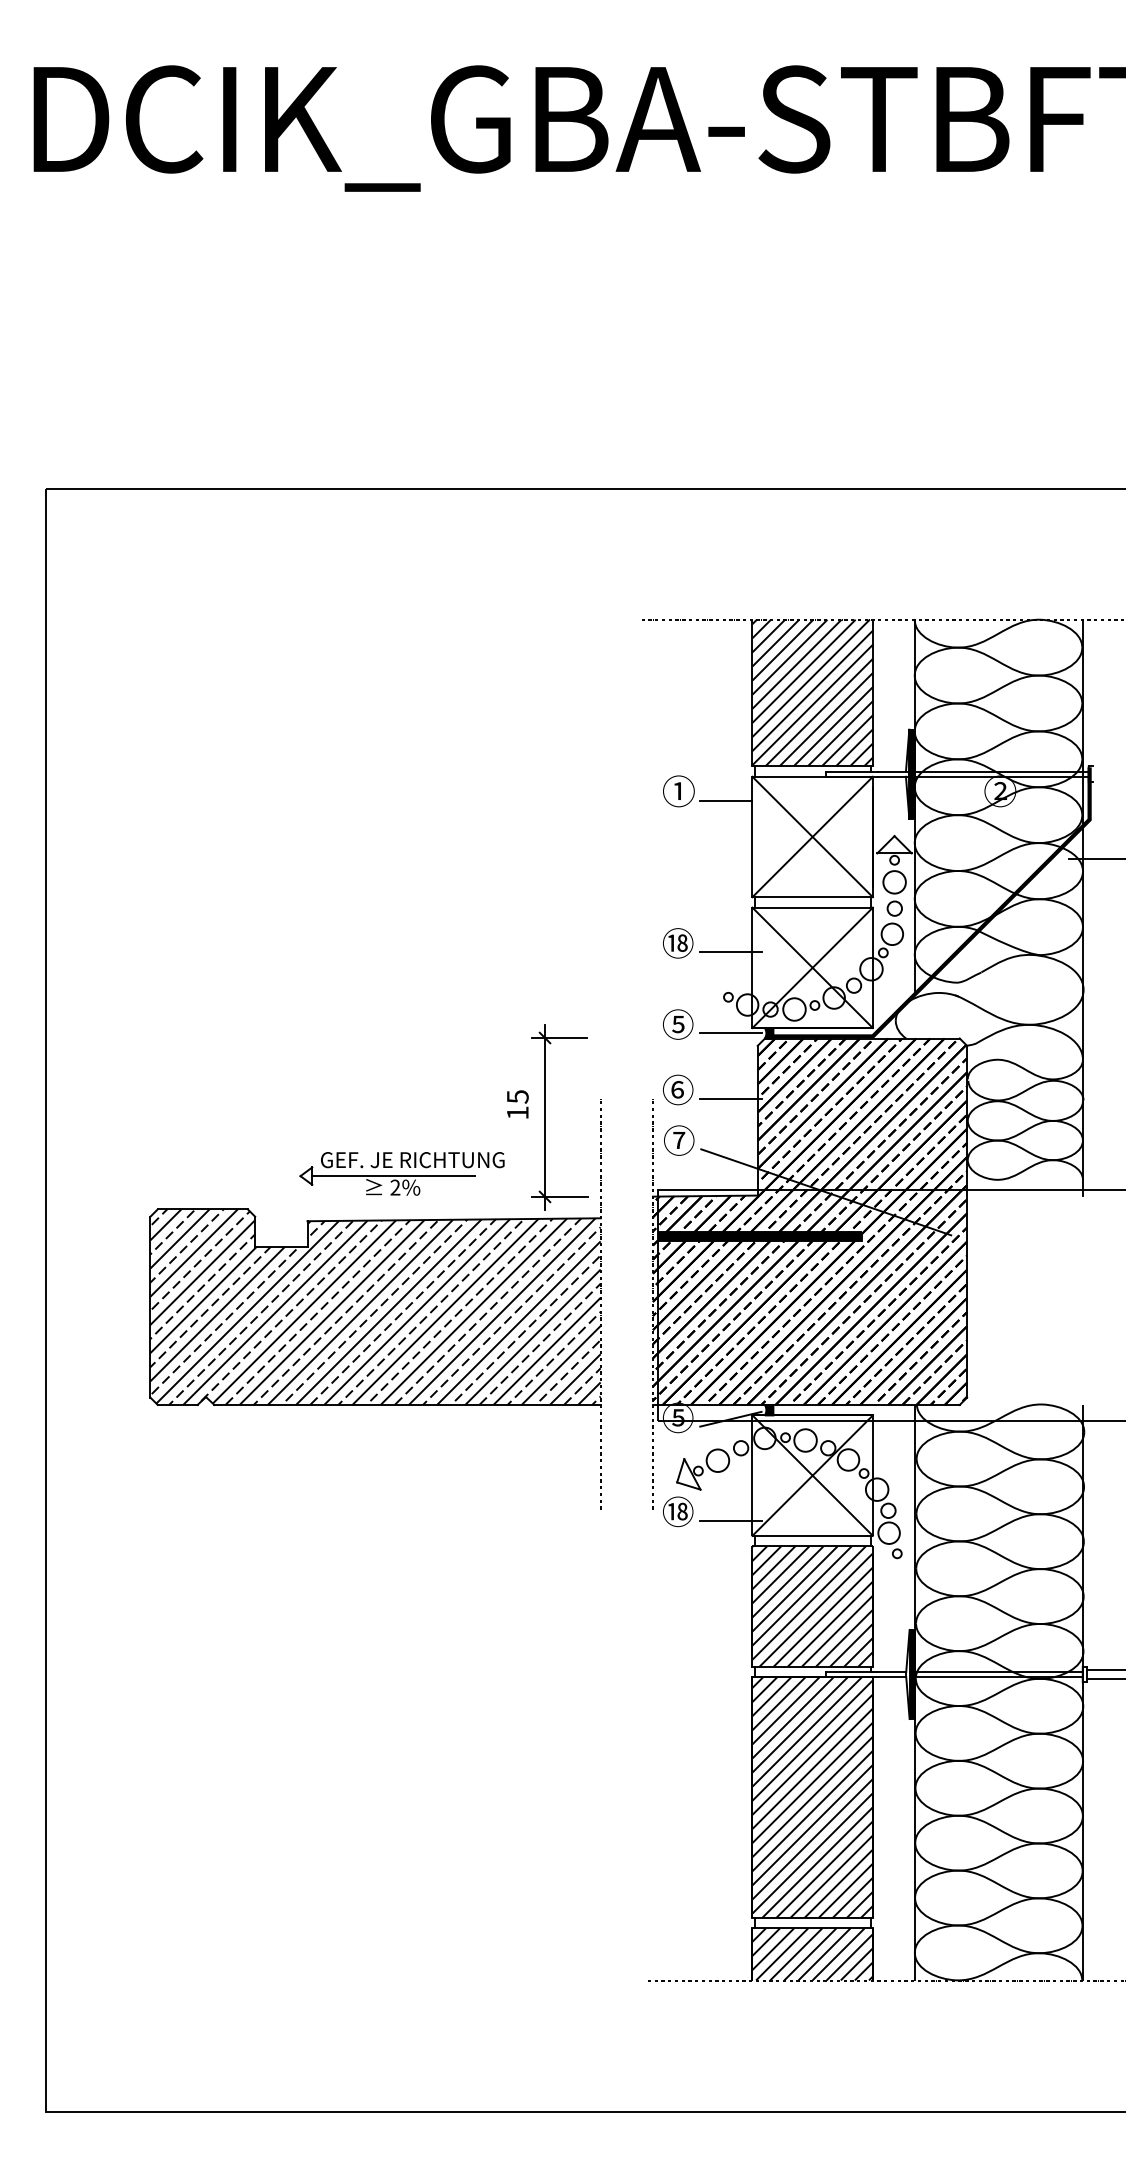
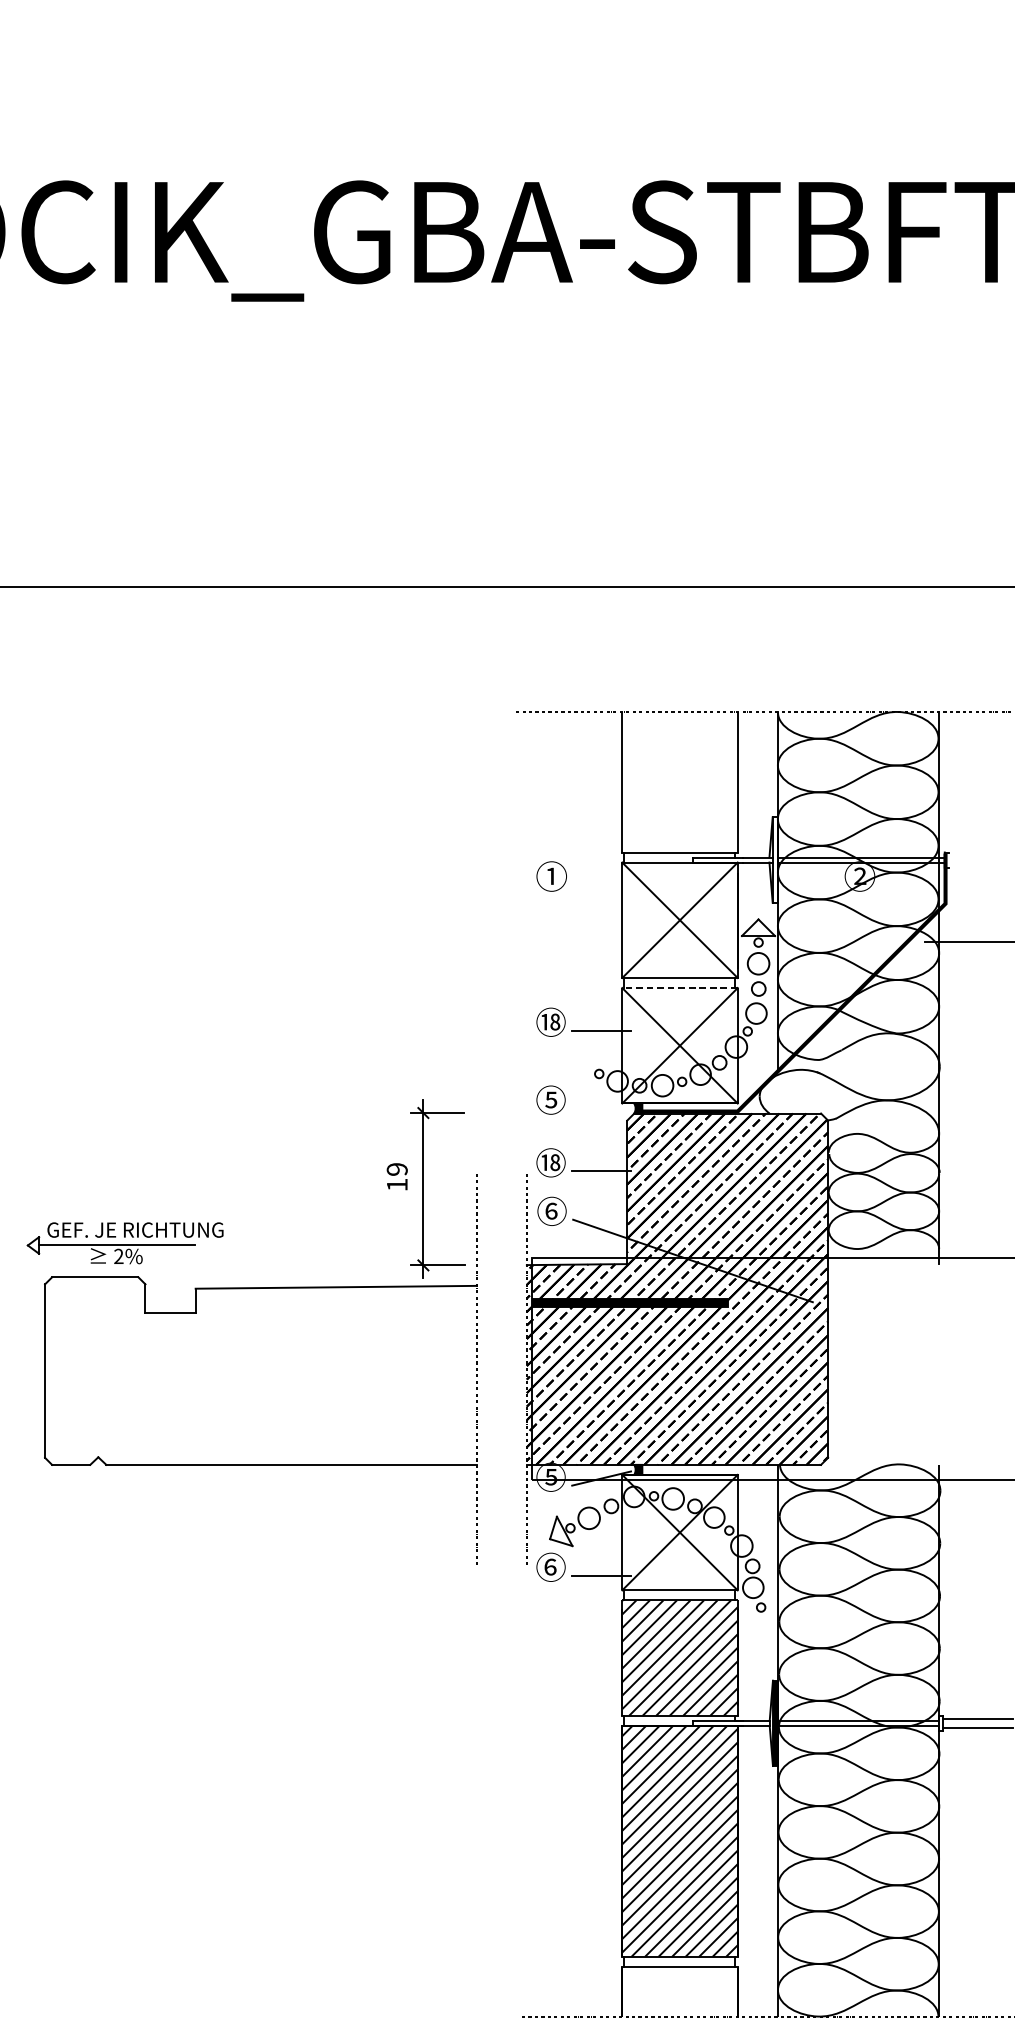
hatch: (812, 692) -> (679, 781), removed
fill: (911, 773) -> (774, 859), removed
line: (726, 800) -> (597, 885), removed
line: (812, 907) -> (679, 987), solid -> dashed
line: (730, 1033) -> (601, 1108), removed
text: (677, 1089) -> (550, 1162), ⑥ -> ⑱
text: (517, 1096) -> (396, 1169), 15 -> 19
text: (678, 1140) -> (551, 1211), ⑦ -> ⑥
part: (401, 1173) -> (124, 1242), moved
hatch: (375, 1306) -> (260, 1370), removed
text: (677, 1511) -> (550, 1567), ⑱ -> ⑥
hatch: (812, 1954) -> (679, 1991), removed

